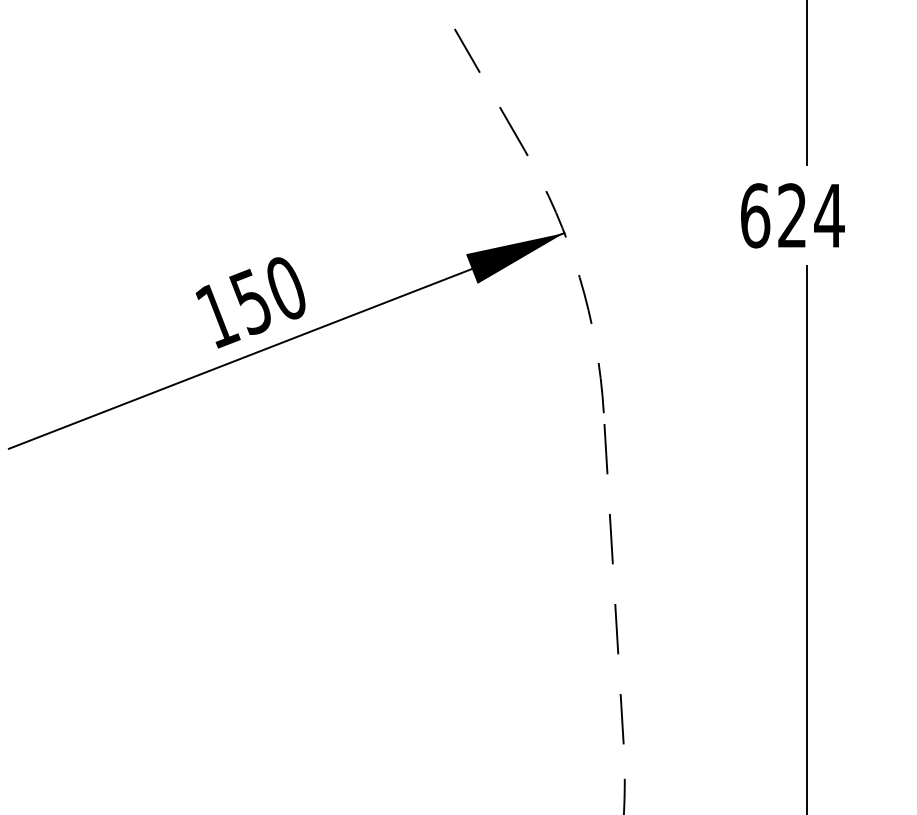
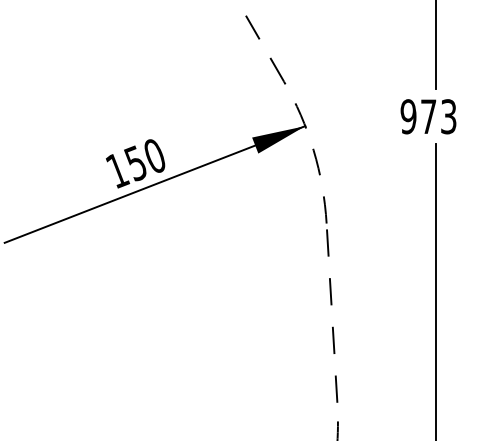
text: (792, 215) -> (428, 116), 624 -> 973

